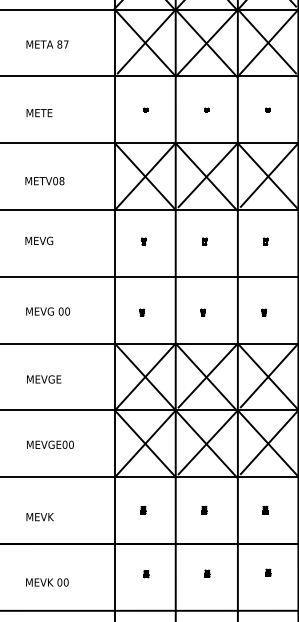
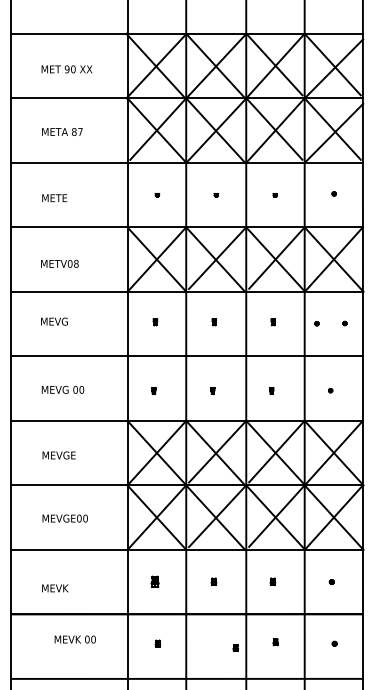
part: (142, 509) -> (154, 581), size x1.6
part: (207, 573) -> (235, 647), moved
text: (46, 582) -> (74, 639), moved

